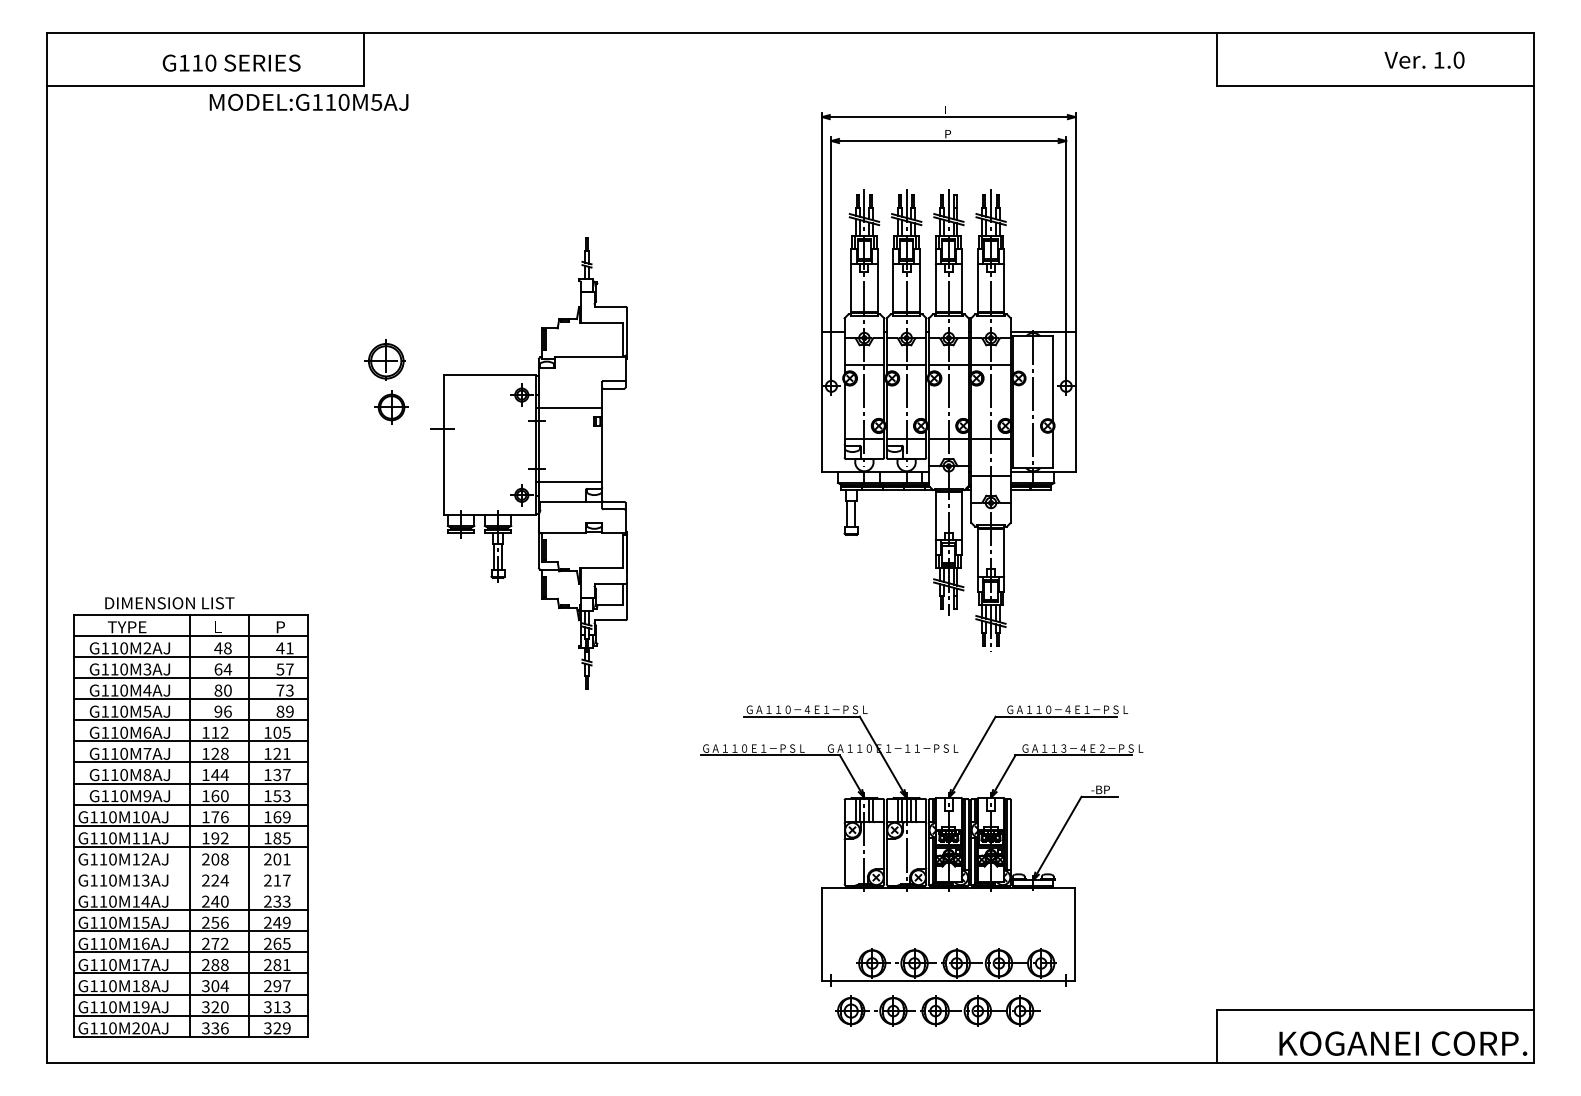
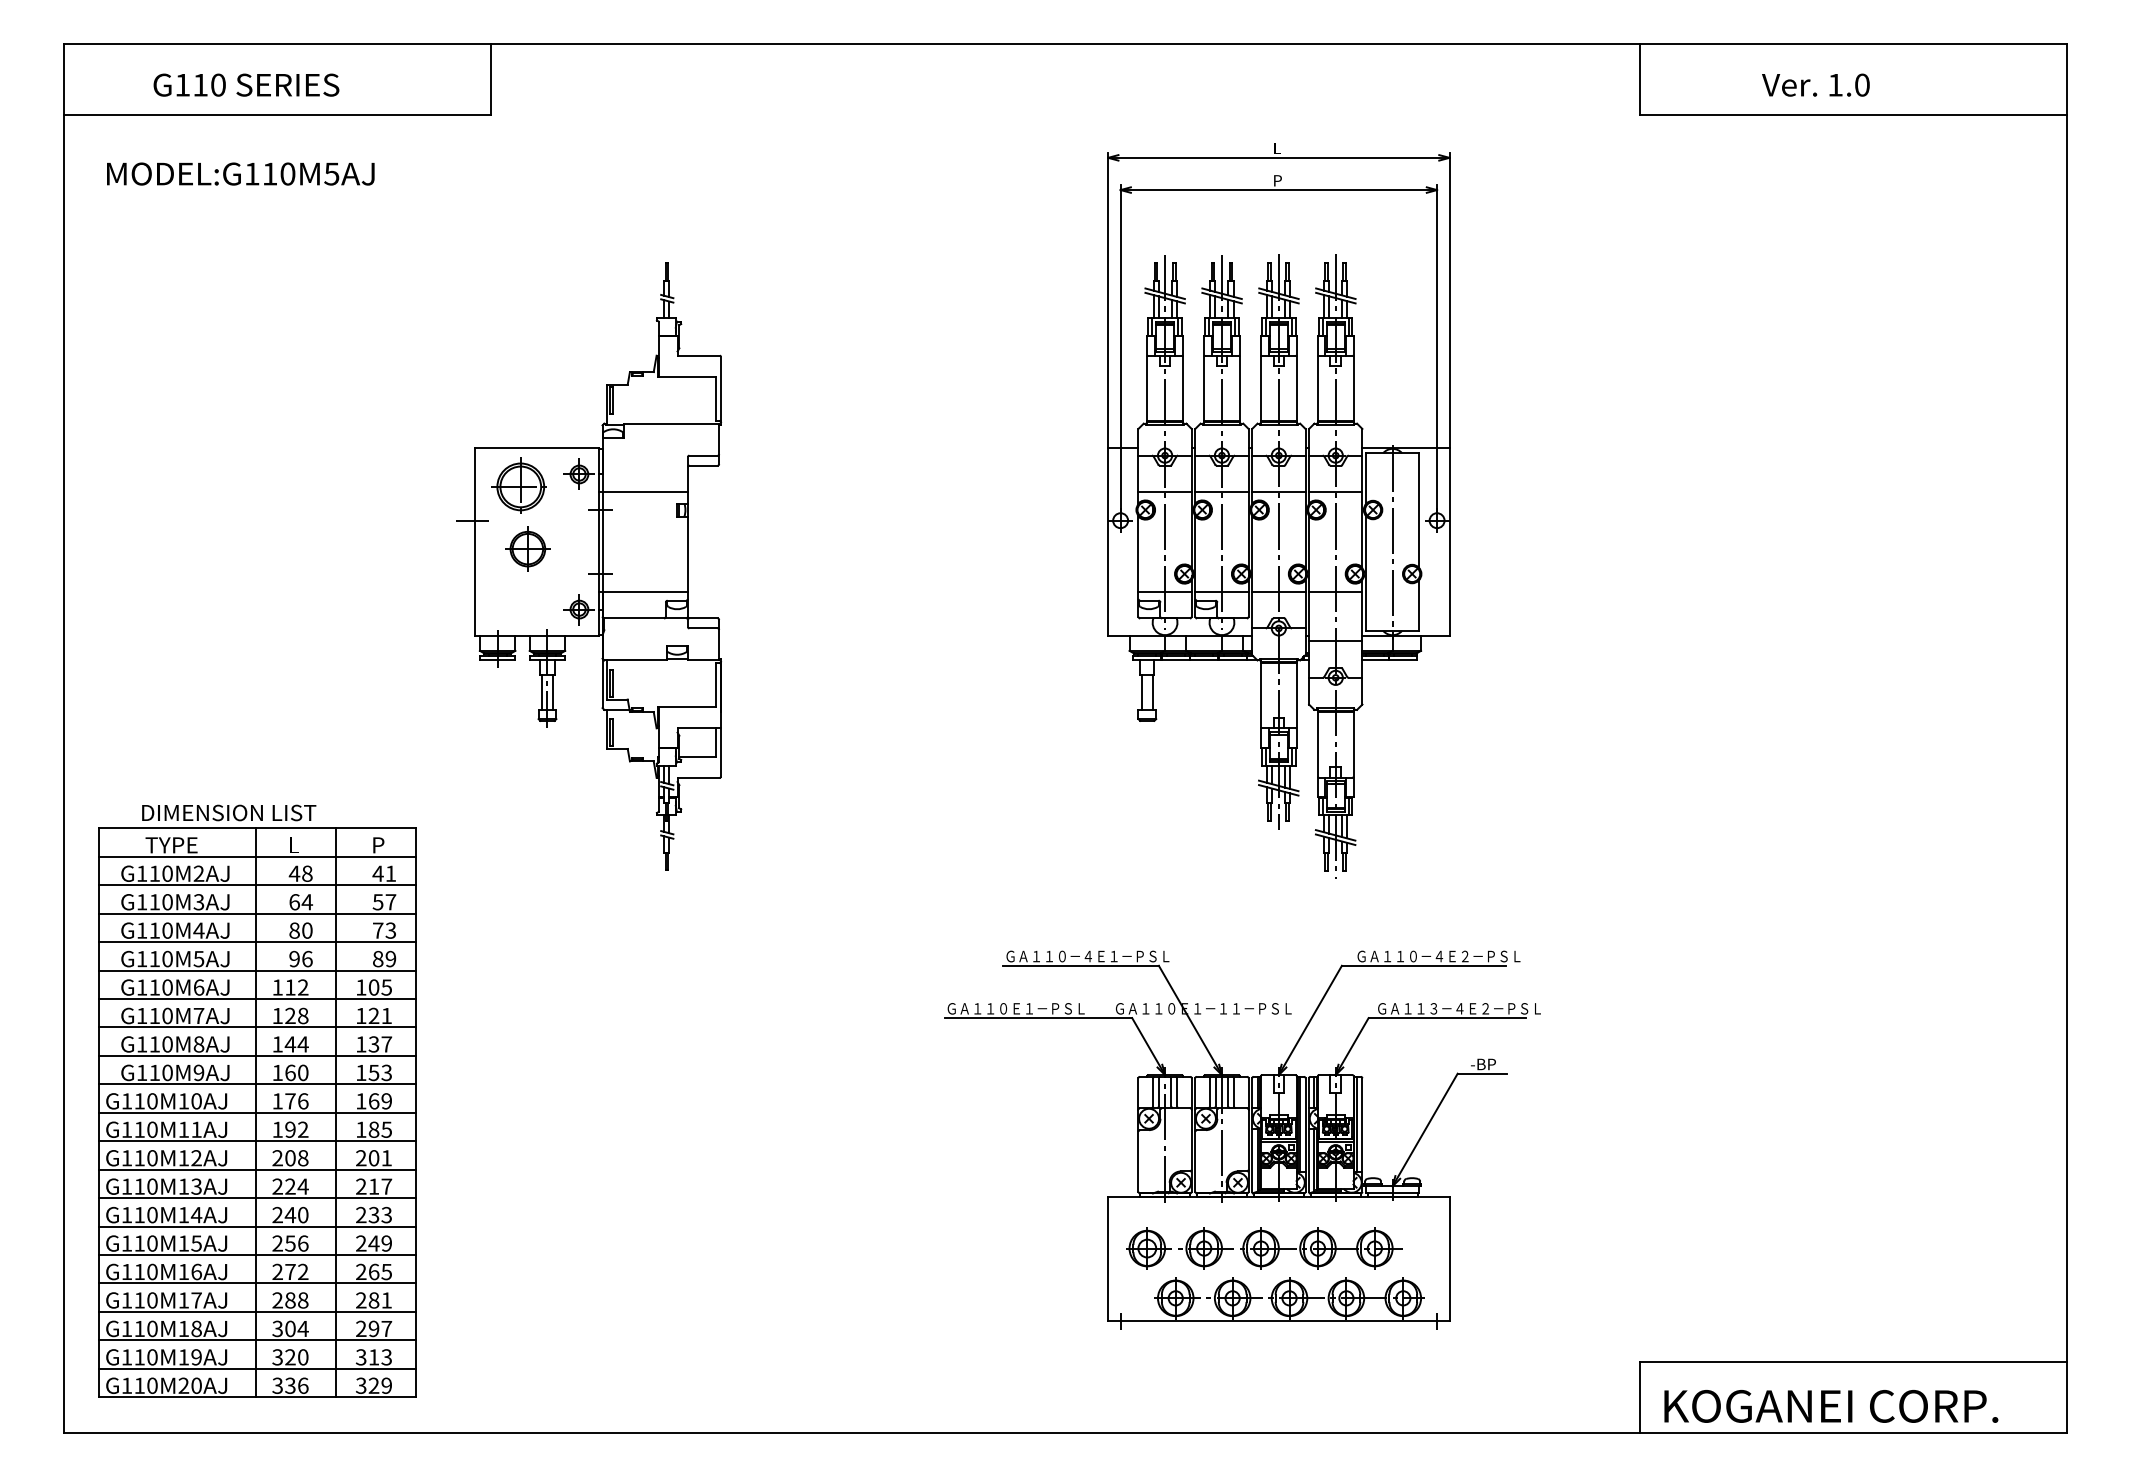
text: (1424, 59) -> (1815, 84), moved
text: (231, 62) -> (246, 84), moved
text: (308, 101) -> (240, 173), moved
part: (528, 463) -> (588, 566), moved
text: (1087, 709) -> (1465, 955), ＧＡ１１０－４Ｅ１－ＰＳＬ -> ＧＡ１１０－４Ｅ２－ＰＳＬ
line: (190, 867) -> (257, 1169), added
line: (190, 889) -> (257, 1198), added
part: (938, 1011) -> (1264, 1248), moved
text: (1403, 1043) -> (1831, 1406), moved

